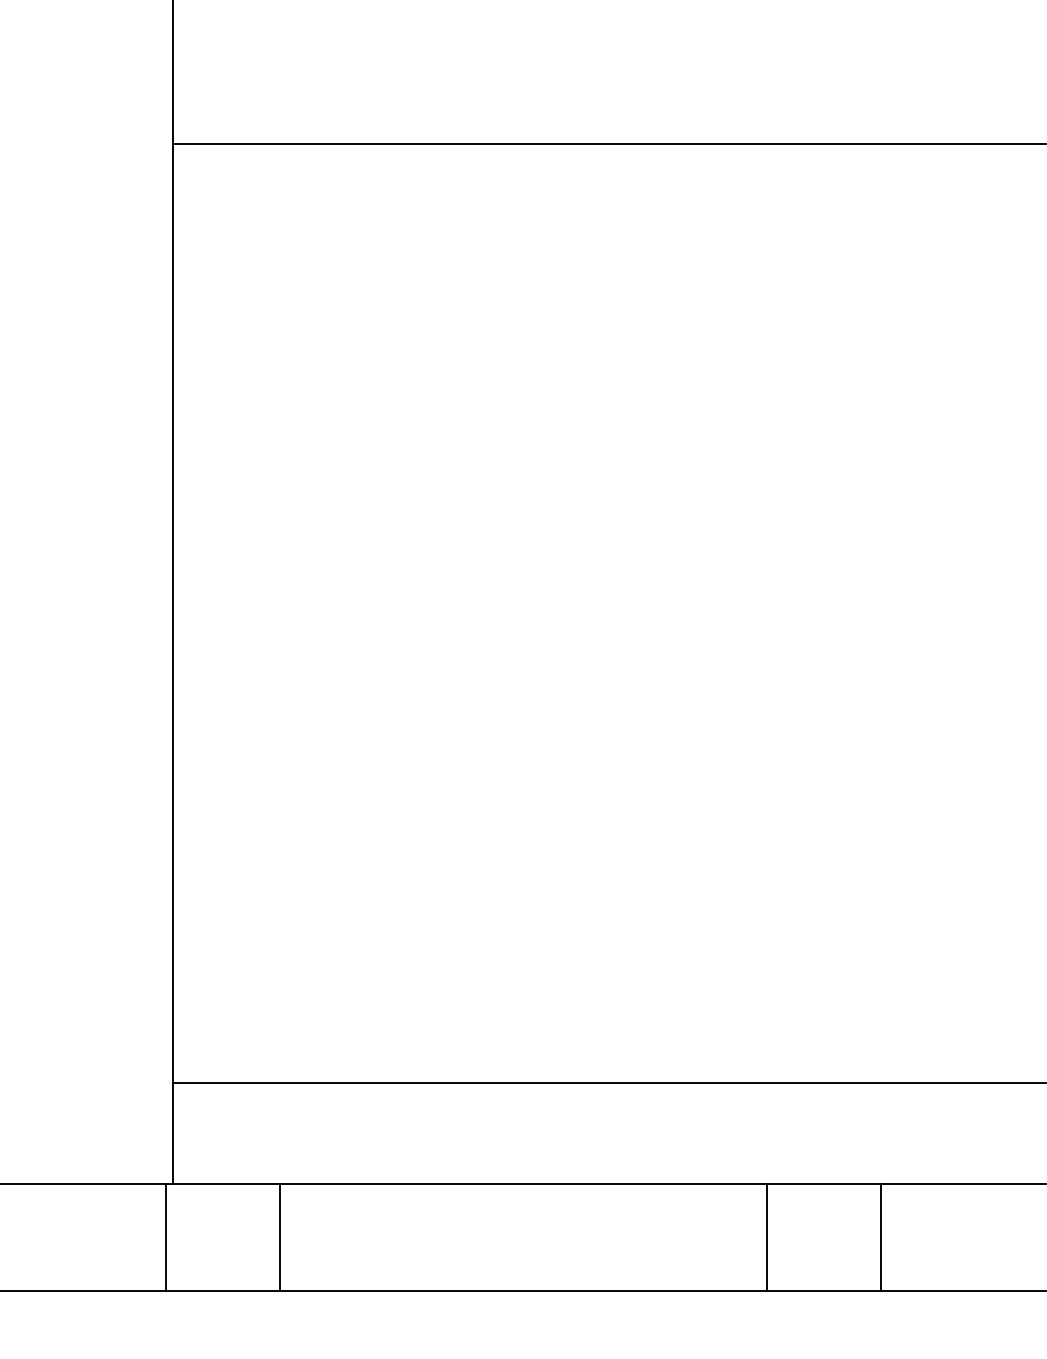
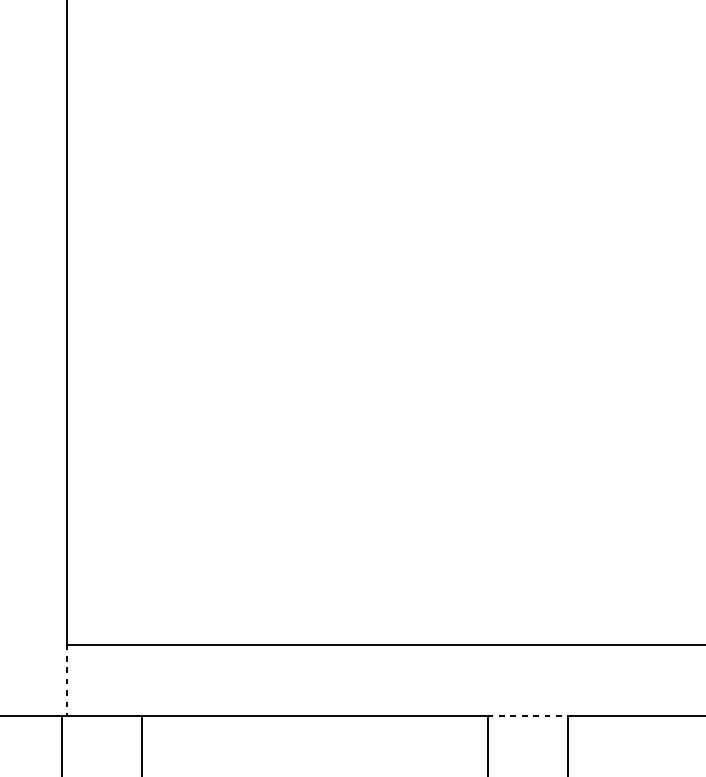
line: (173, 1134) -> (66, 680), solid -> dashed
line: (823, 1183) -> (527, 715), solid -> dashed

